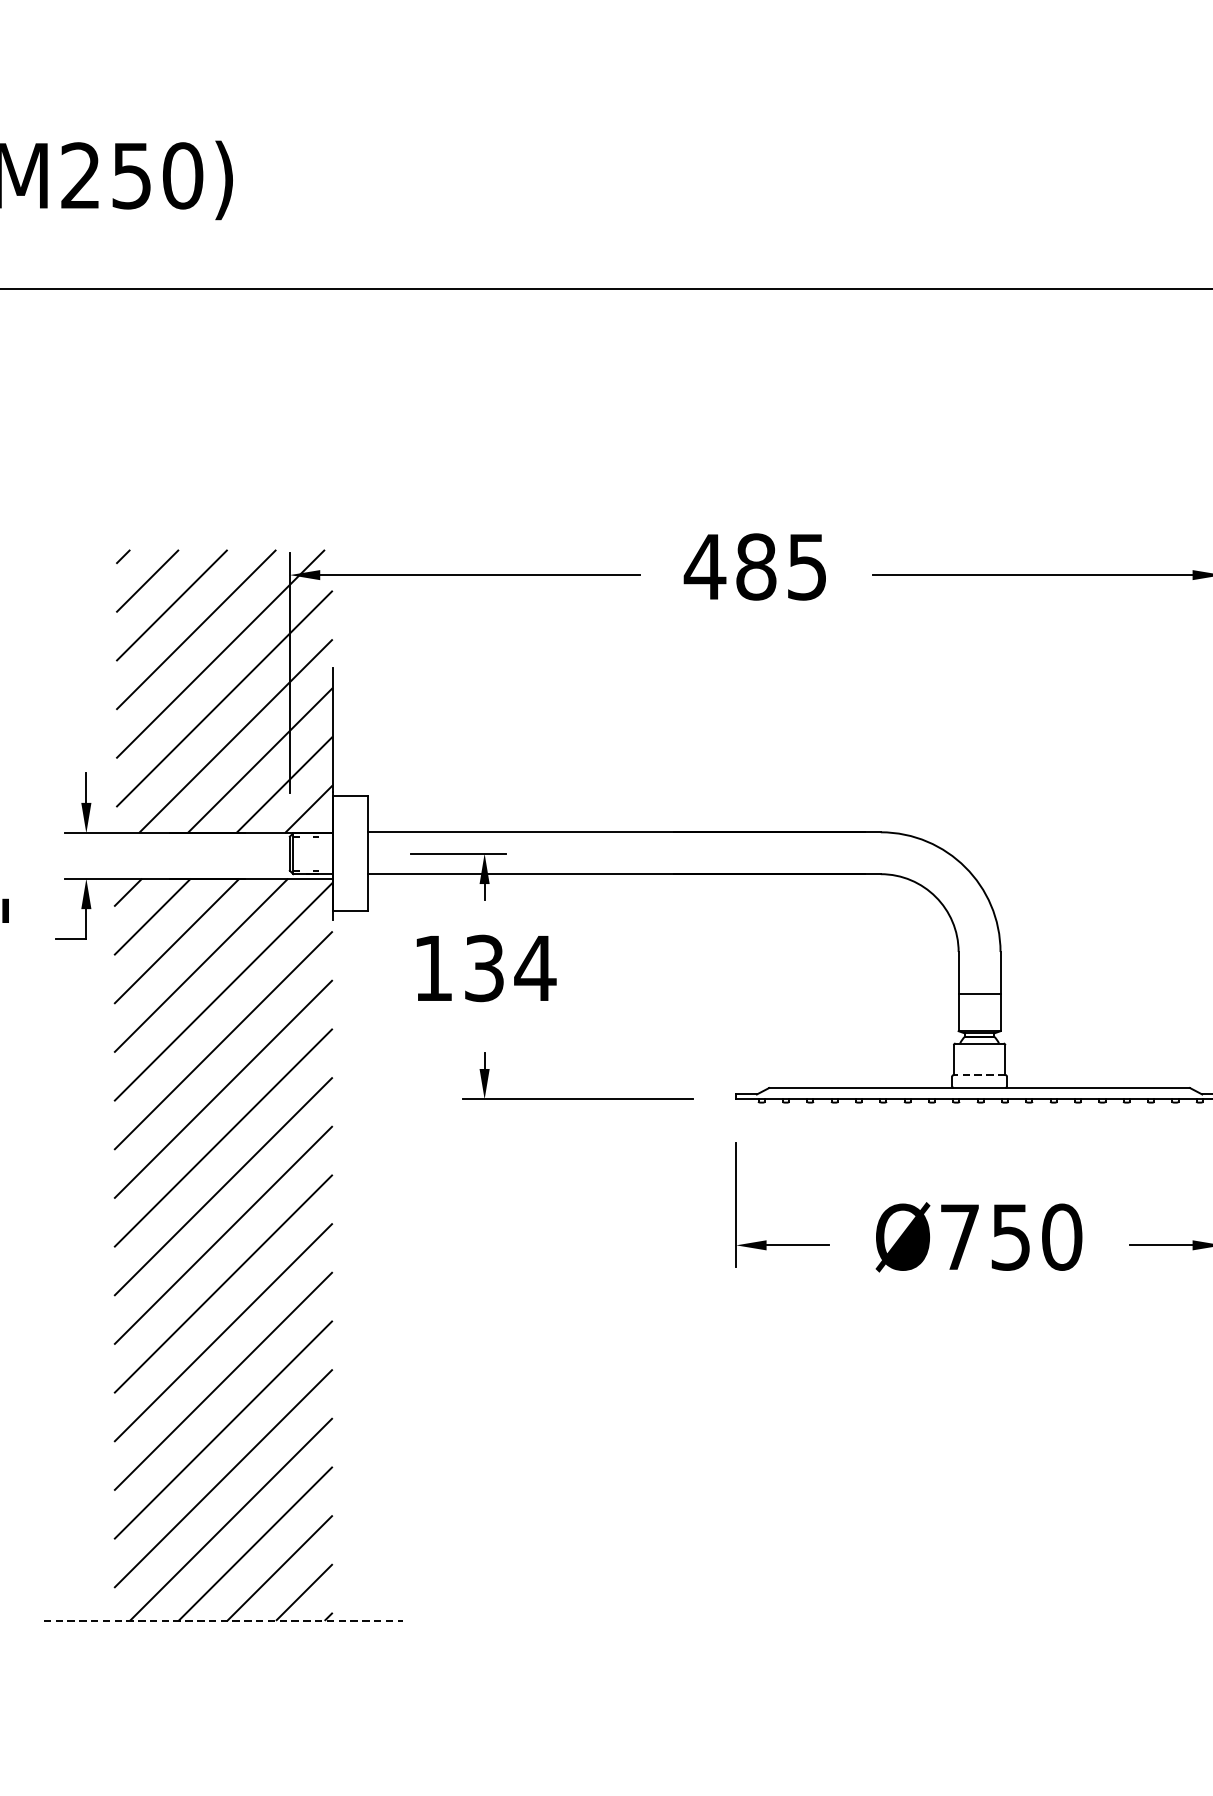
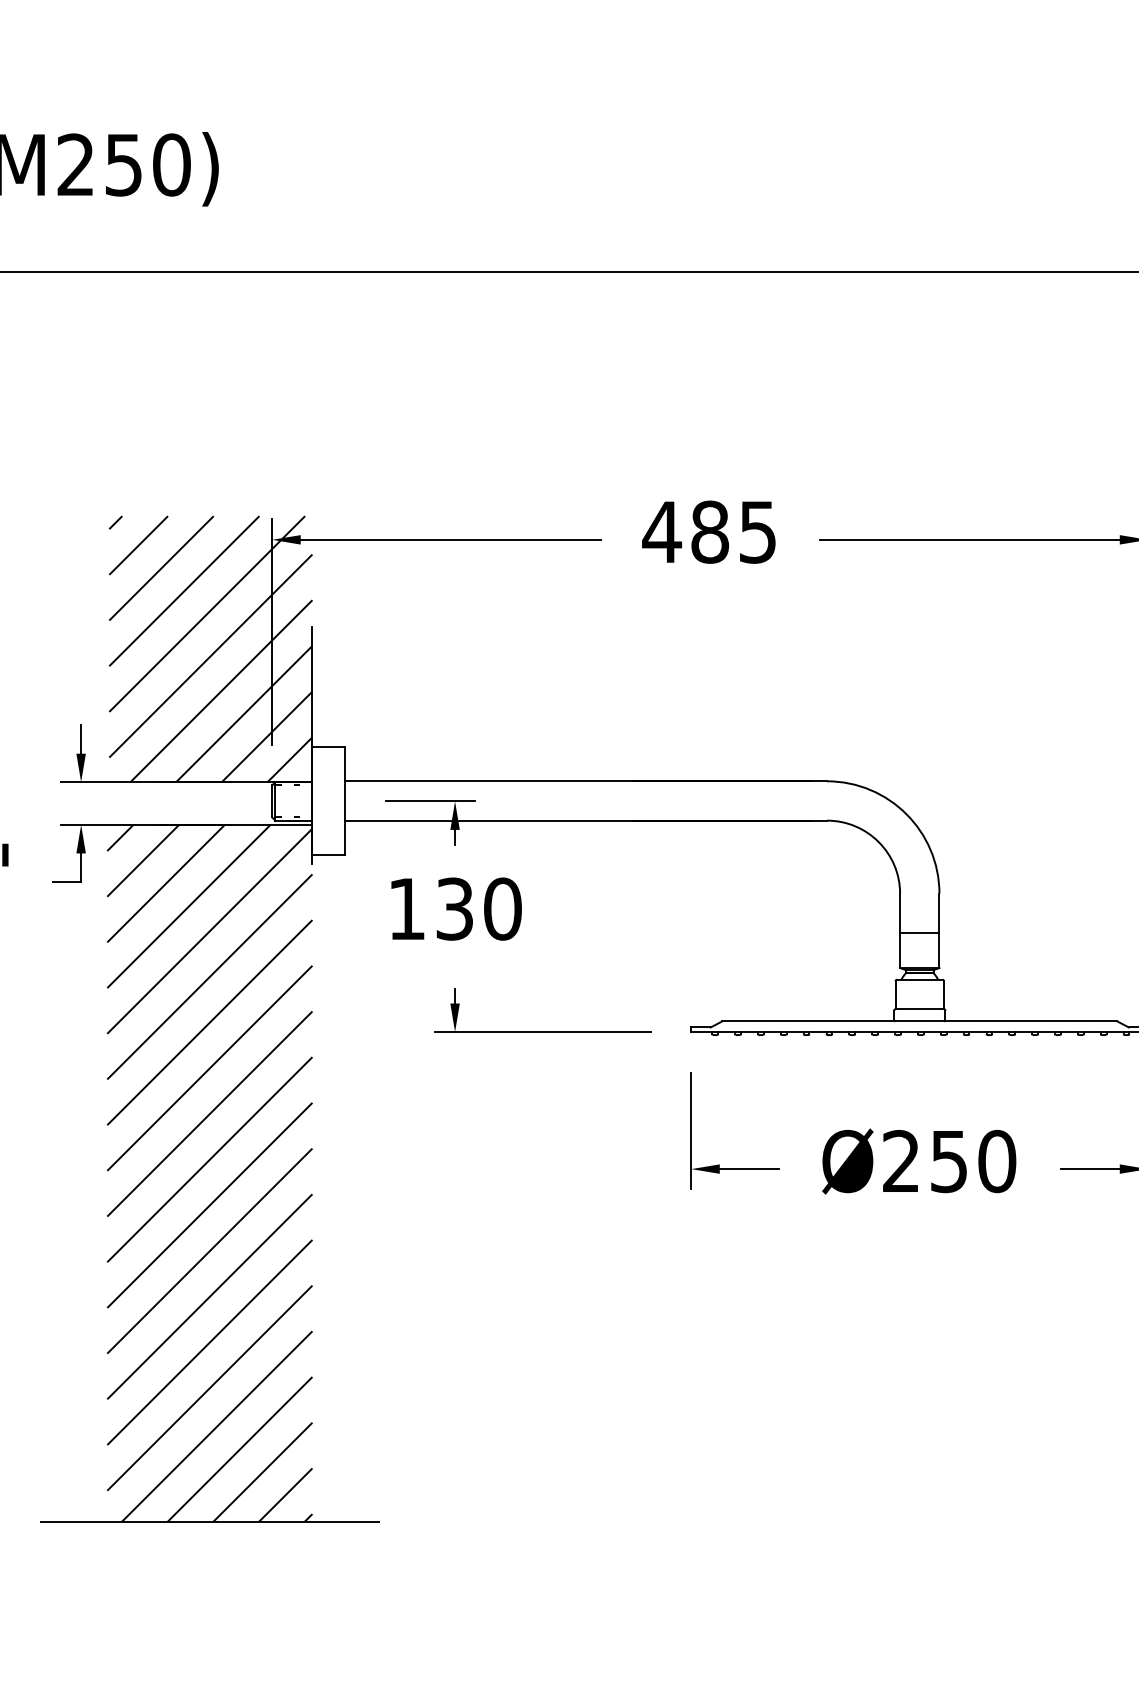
text: (535, 967) -> (502, 908), 134 -> 130
line: (979, 1075) -> (919, 1009), dashed -> solid
text: (959, 1236) -> (900, 1160), Ø750 -> Ø250
line: (223, 1620) -> (209, 1521), dashed -> solid

